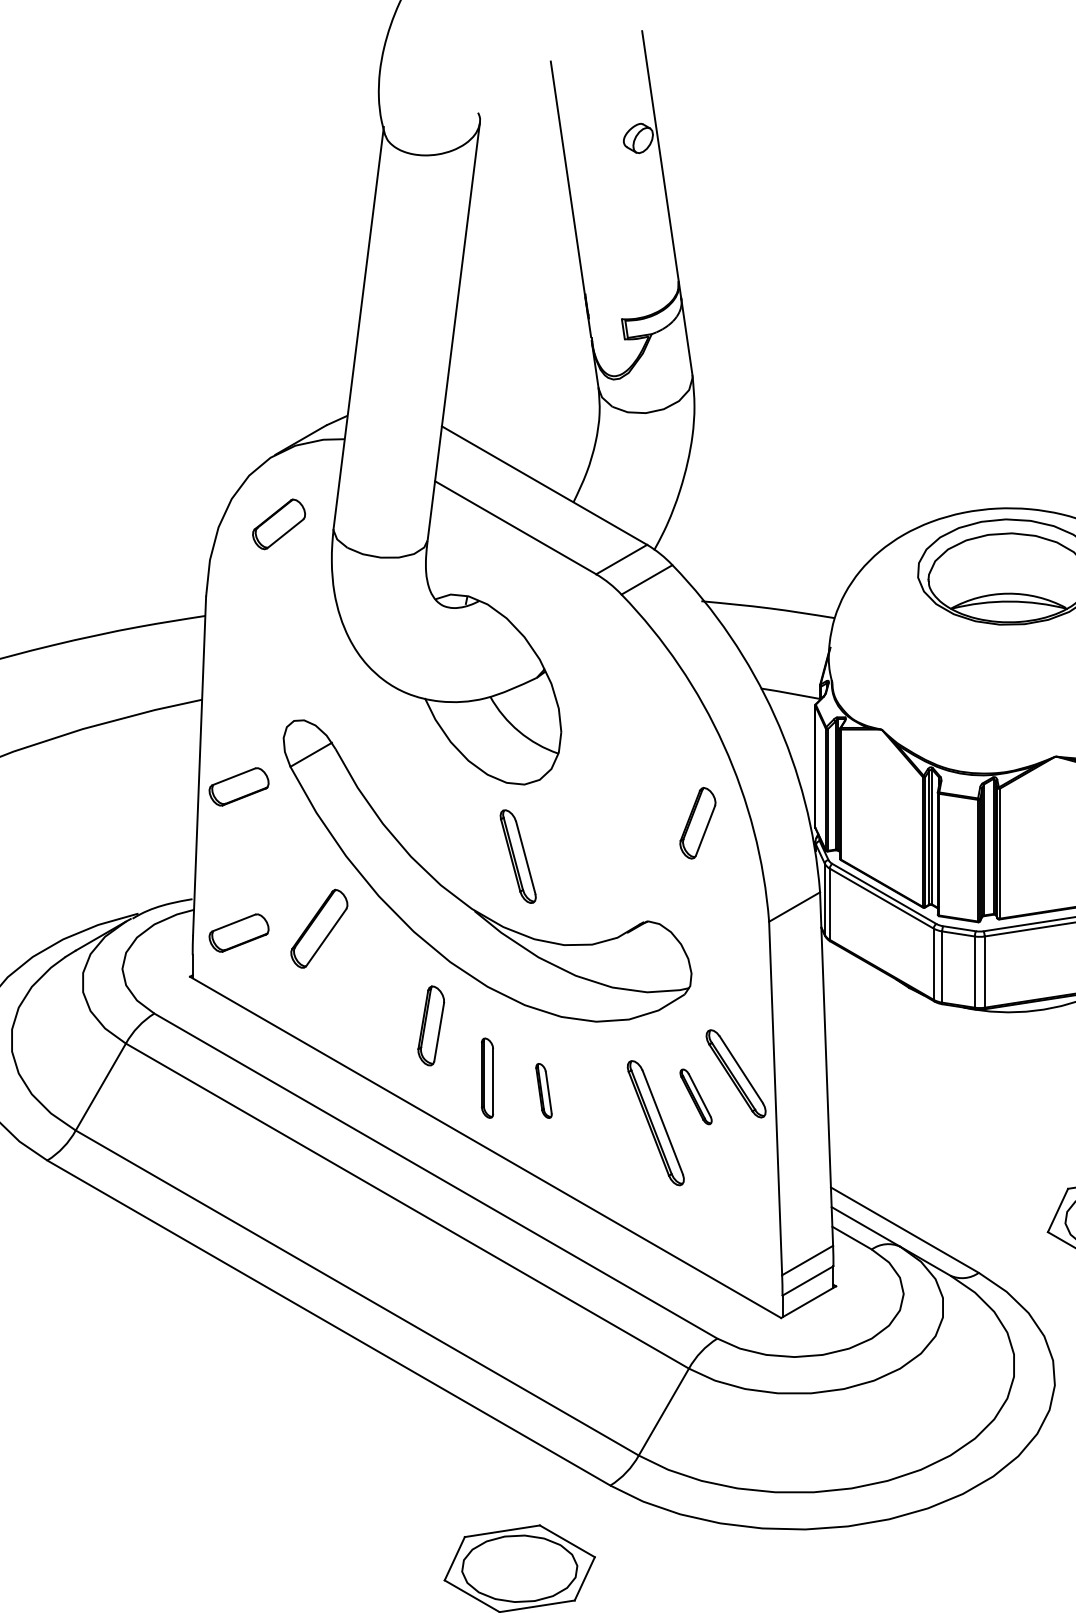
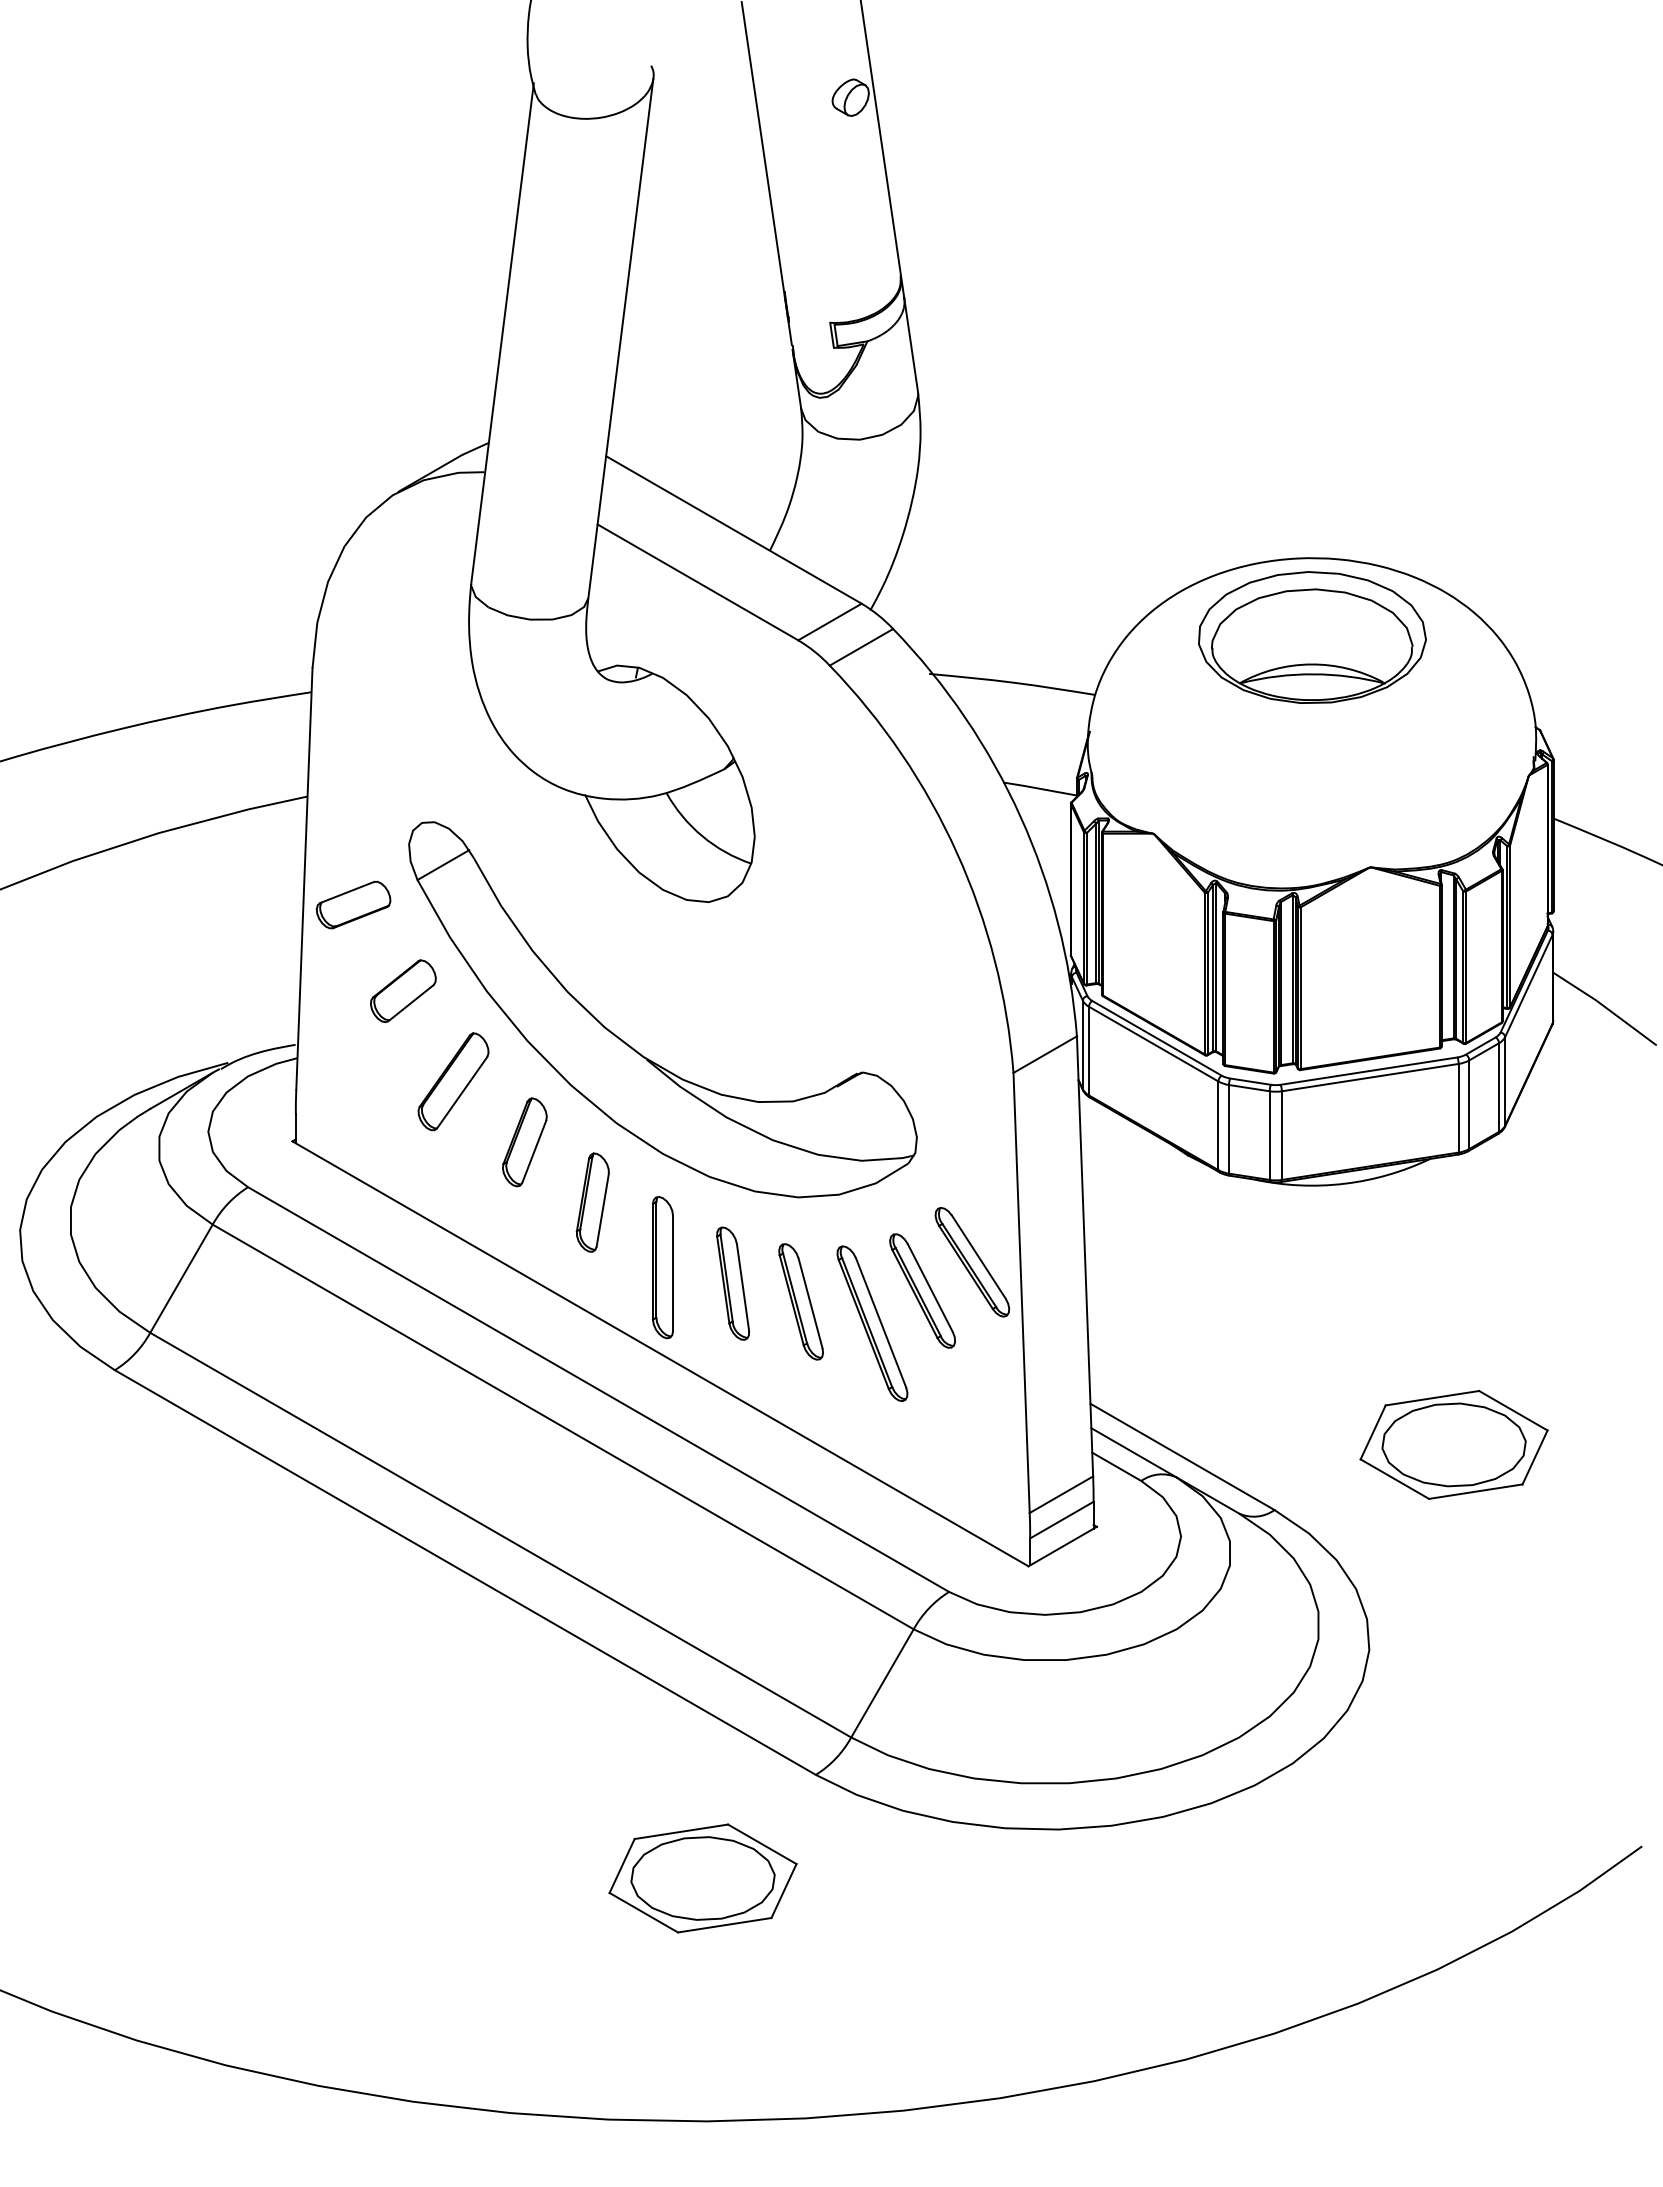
part: (279, 524) -> (403, 991), moved
part: (697, 823) -> (524, 1142), moved
part: (517, 856) -> (800, 1301), moved
part: (239, 932) -> (353, 1086), removed
part: (487, 1078) -> (662, 1267), size x1.43
part: (544, 1090) -> (733, 1283), size x1.67
part: (696, 1096) -> (922, 1290), size x1.67

